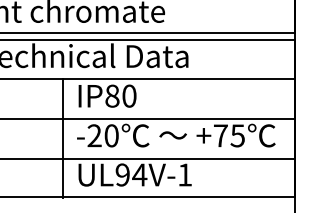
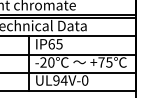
text: (120, 96) -> (55, 44), IP80 -> IP65
text: (185, 174) -> (85, 80), UL94V-1 -> UL94V-0

